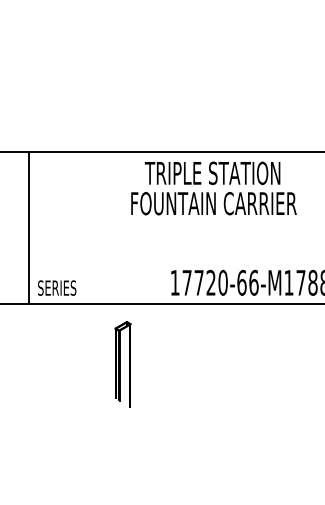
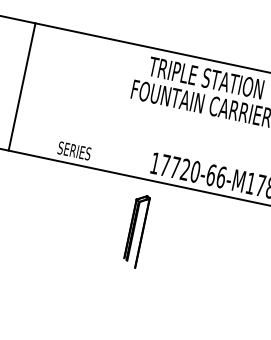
line: (29, 227) -> (22, 86), moved
text: (57, 287) -> (74, 150), moved
part: (122, 364) -> (136, 230), moved

